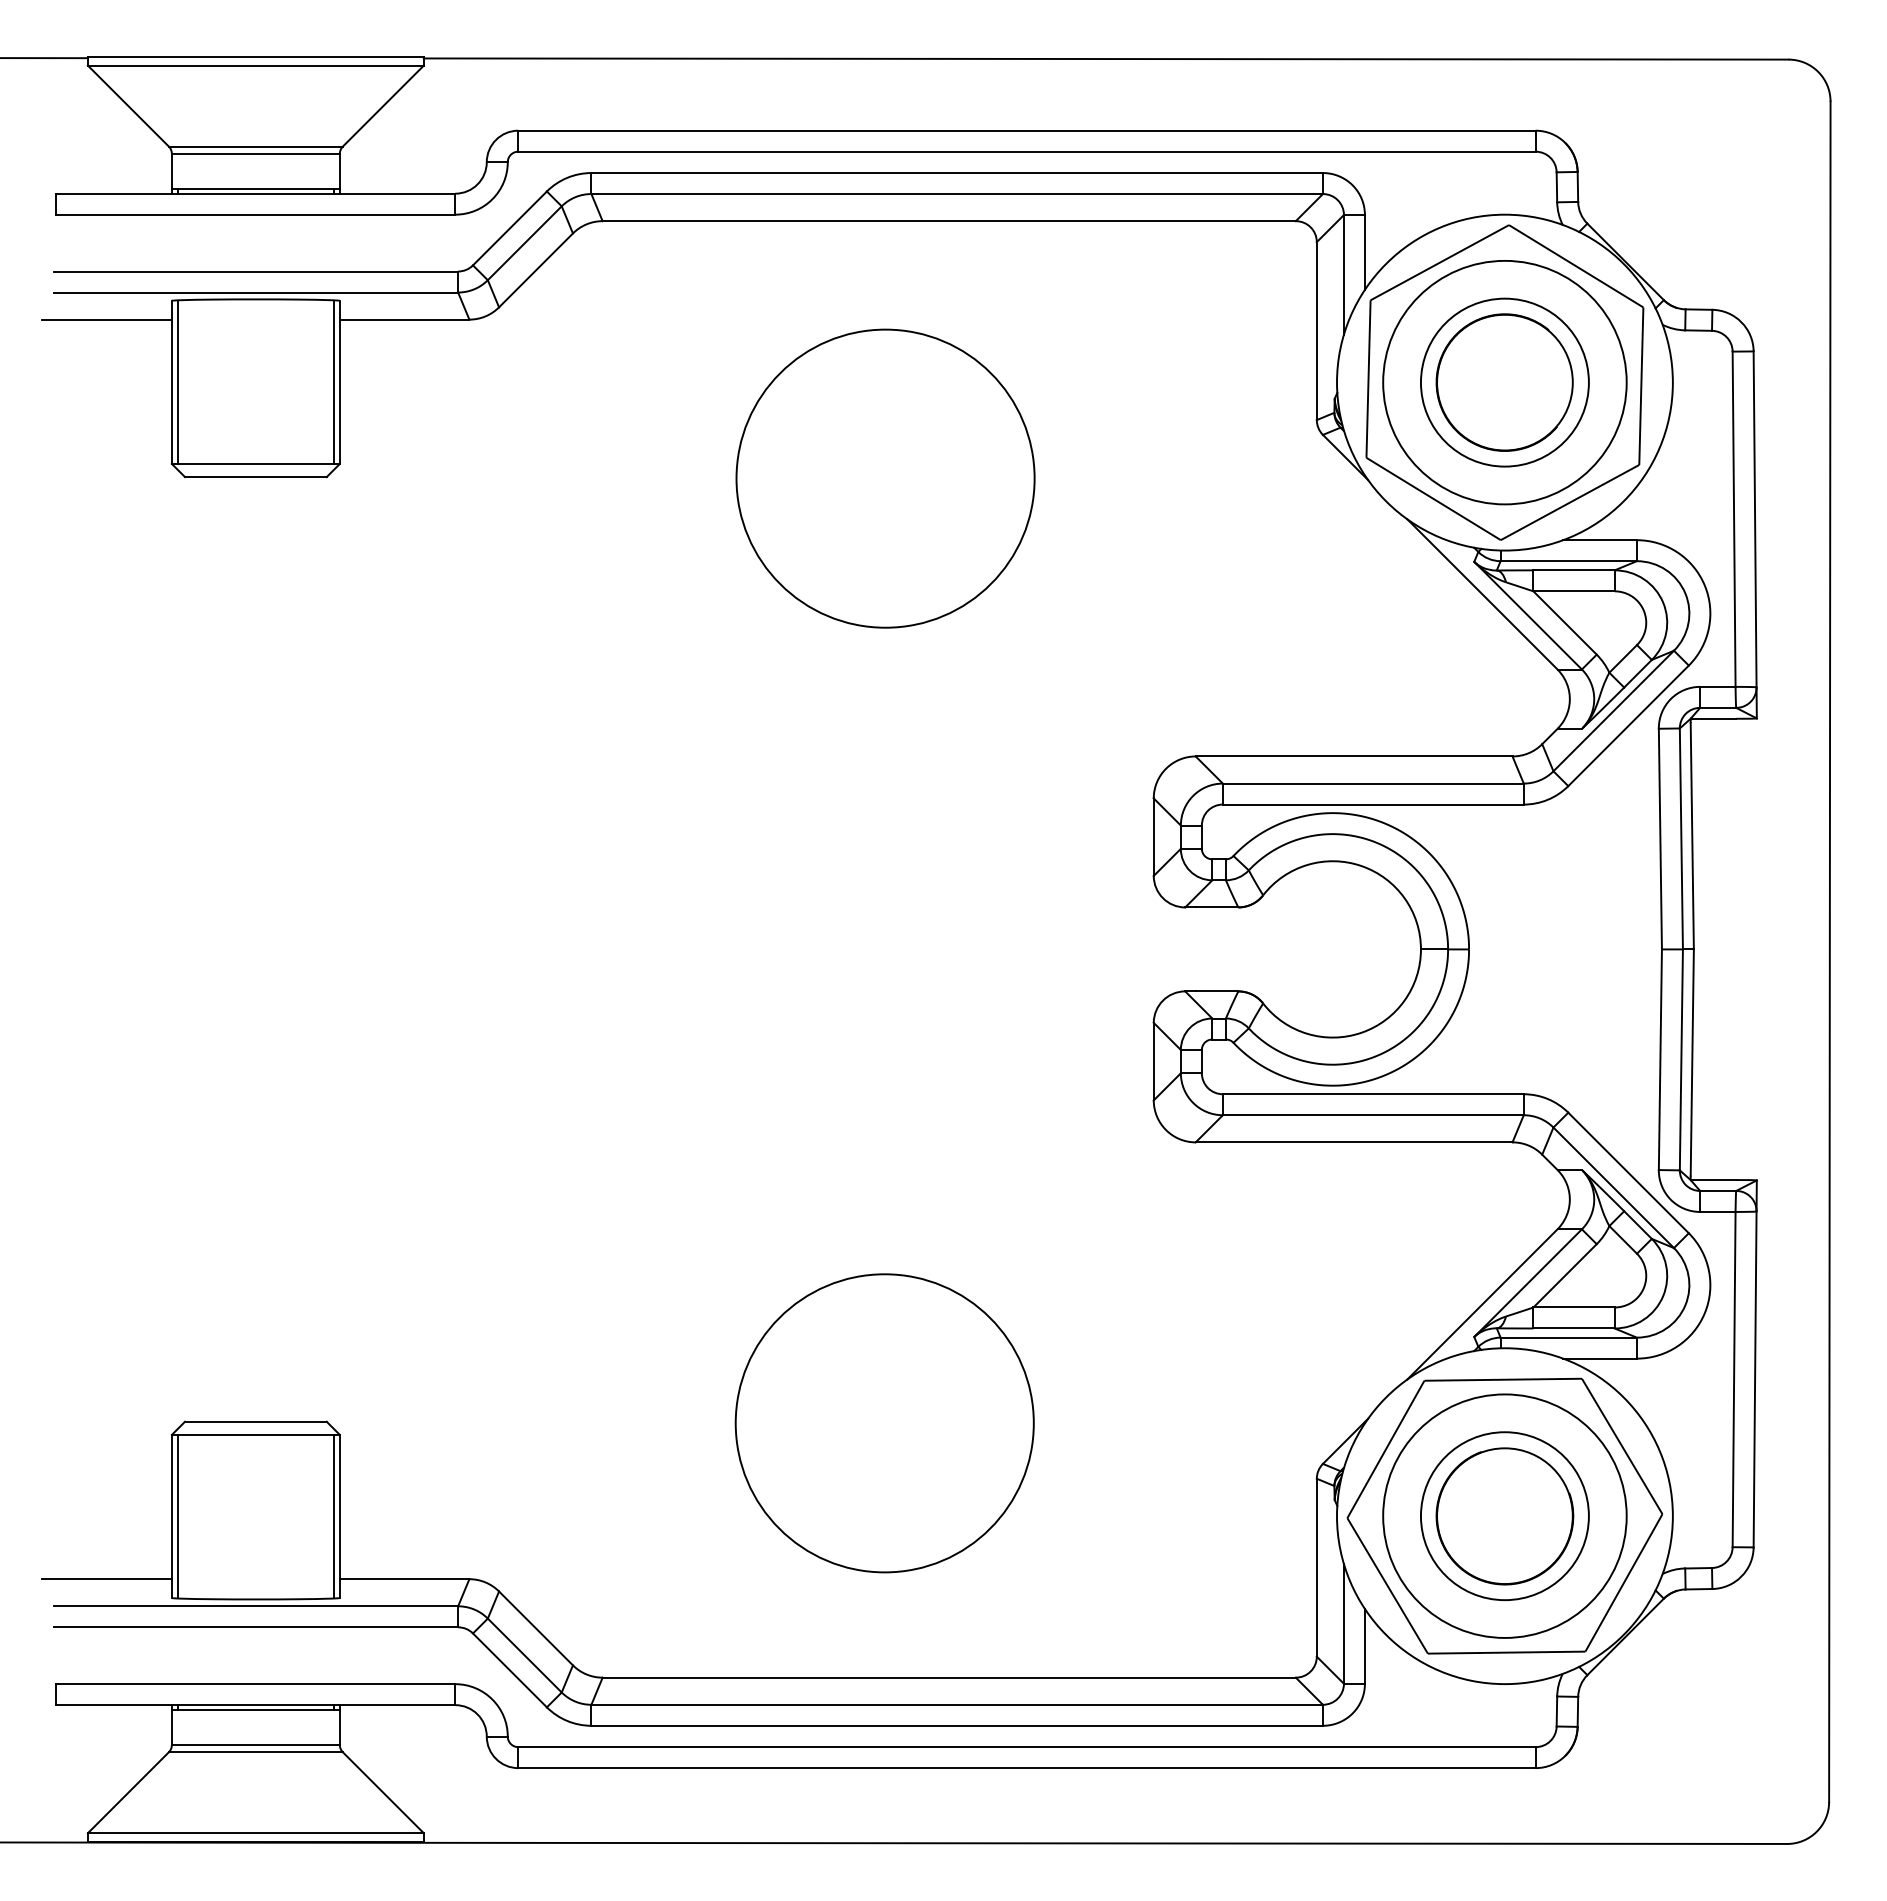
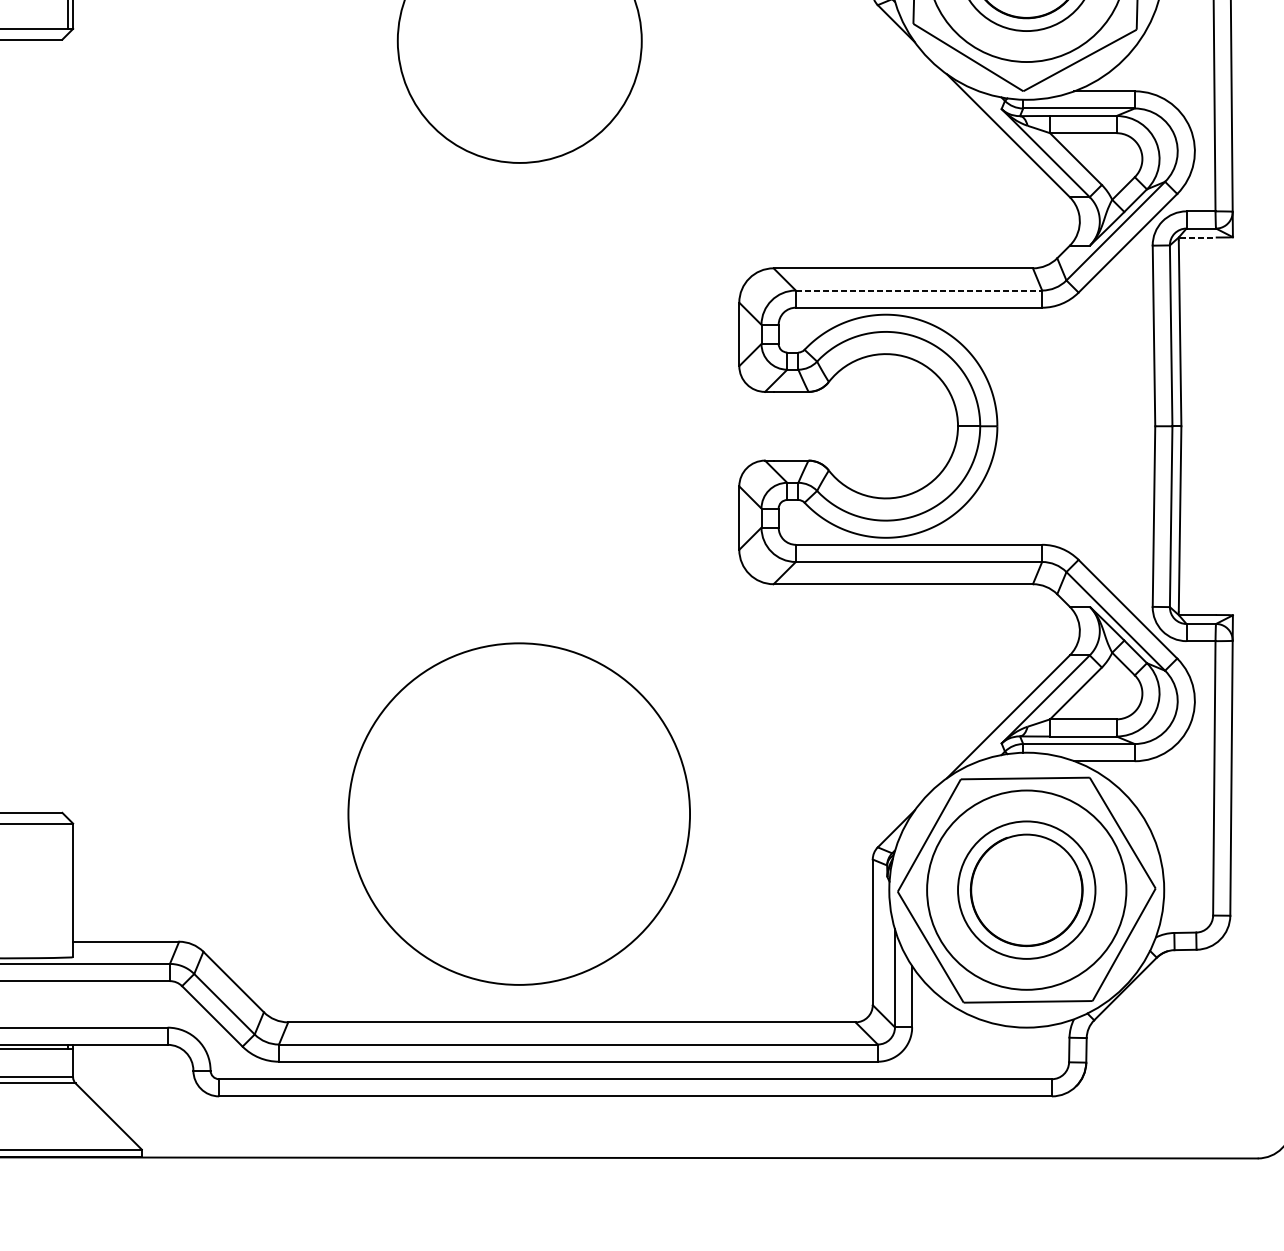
line: (1713, 718) -> (1197, 237), solid -> dashed
line: (1373, 783) -> (919, 290), solid -> dashed
circle: (884, 1423) -> (518, 814), size x1.4
line: (333, 1515) -> (67, 889), removed

